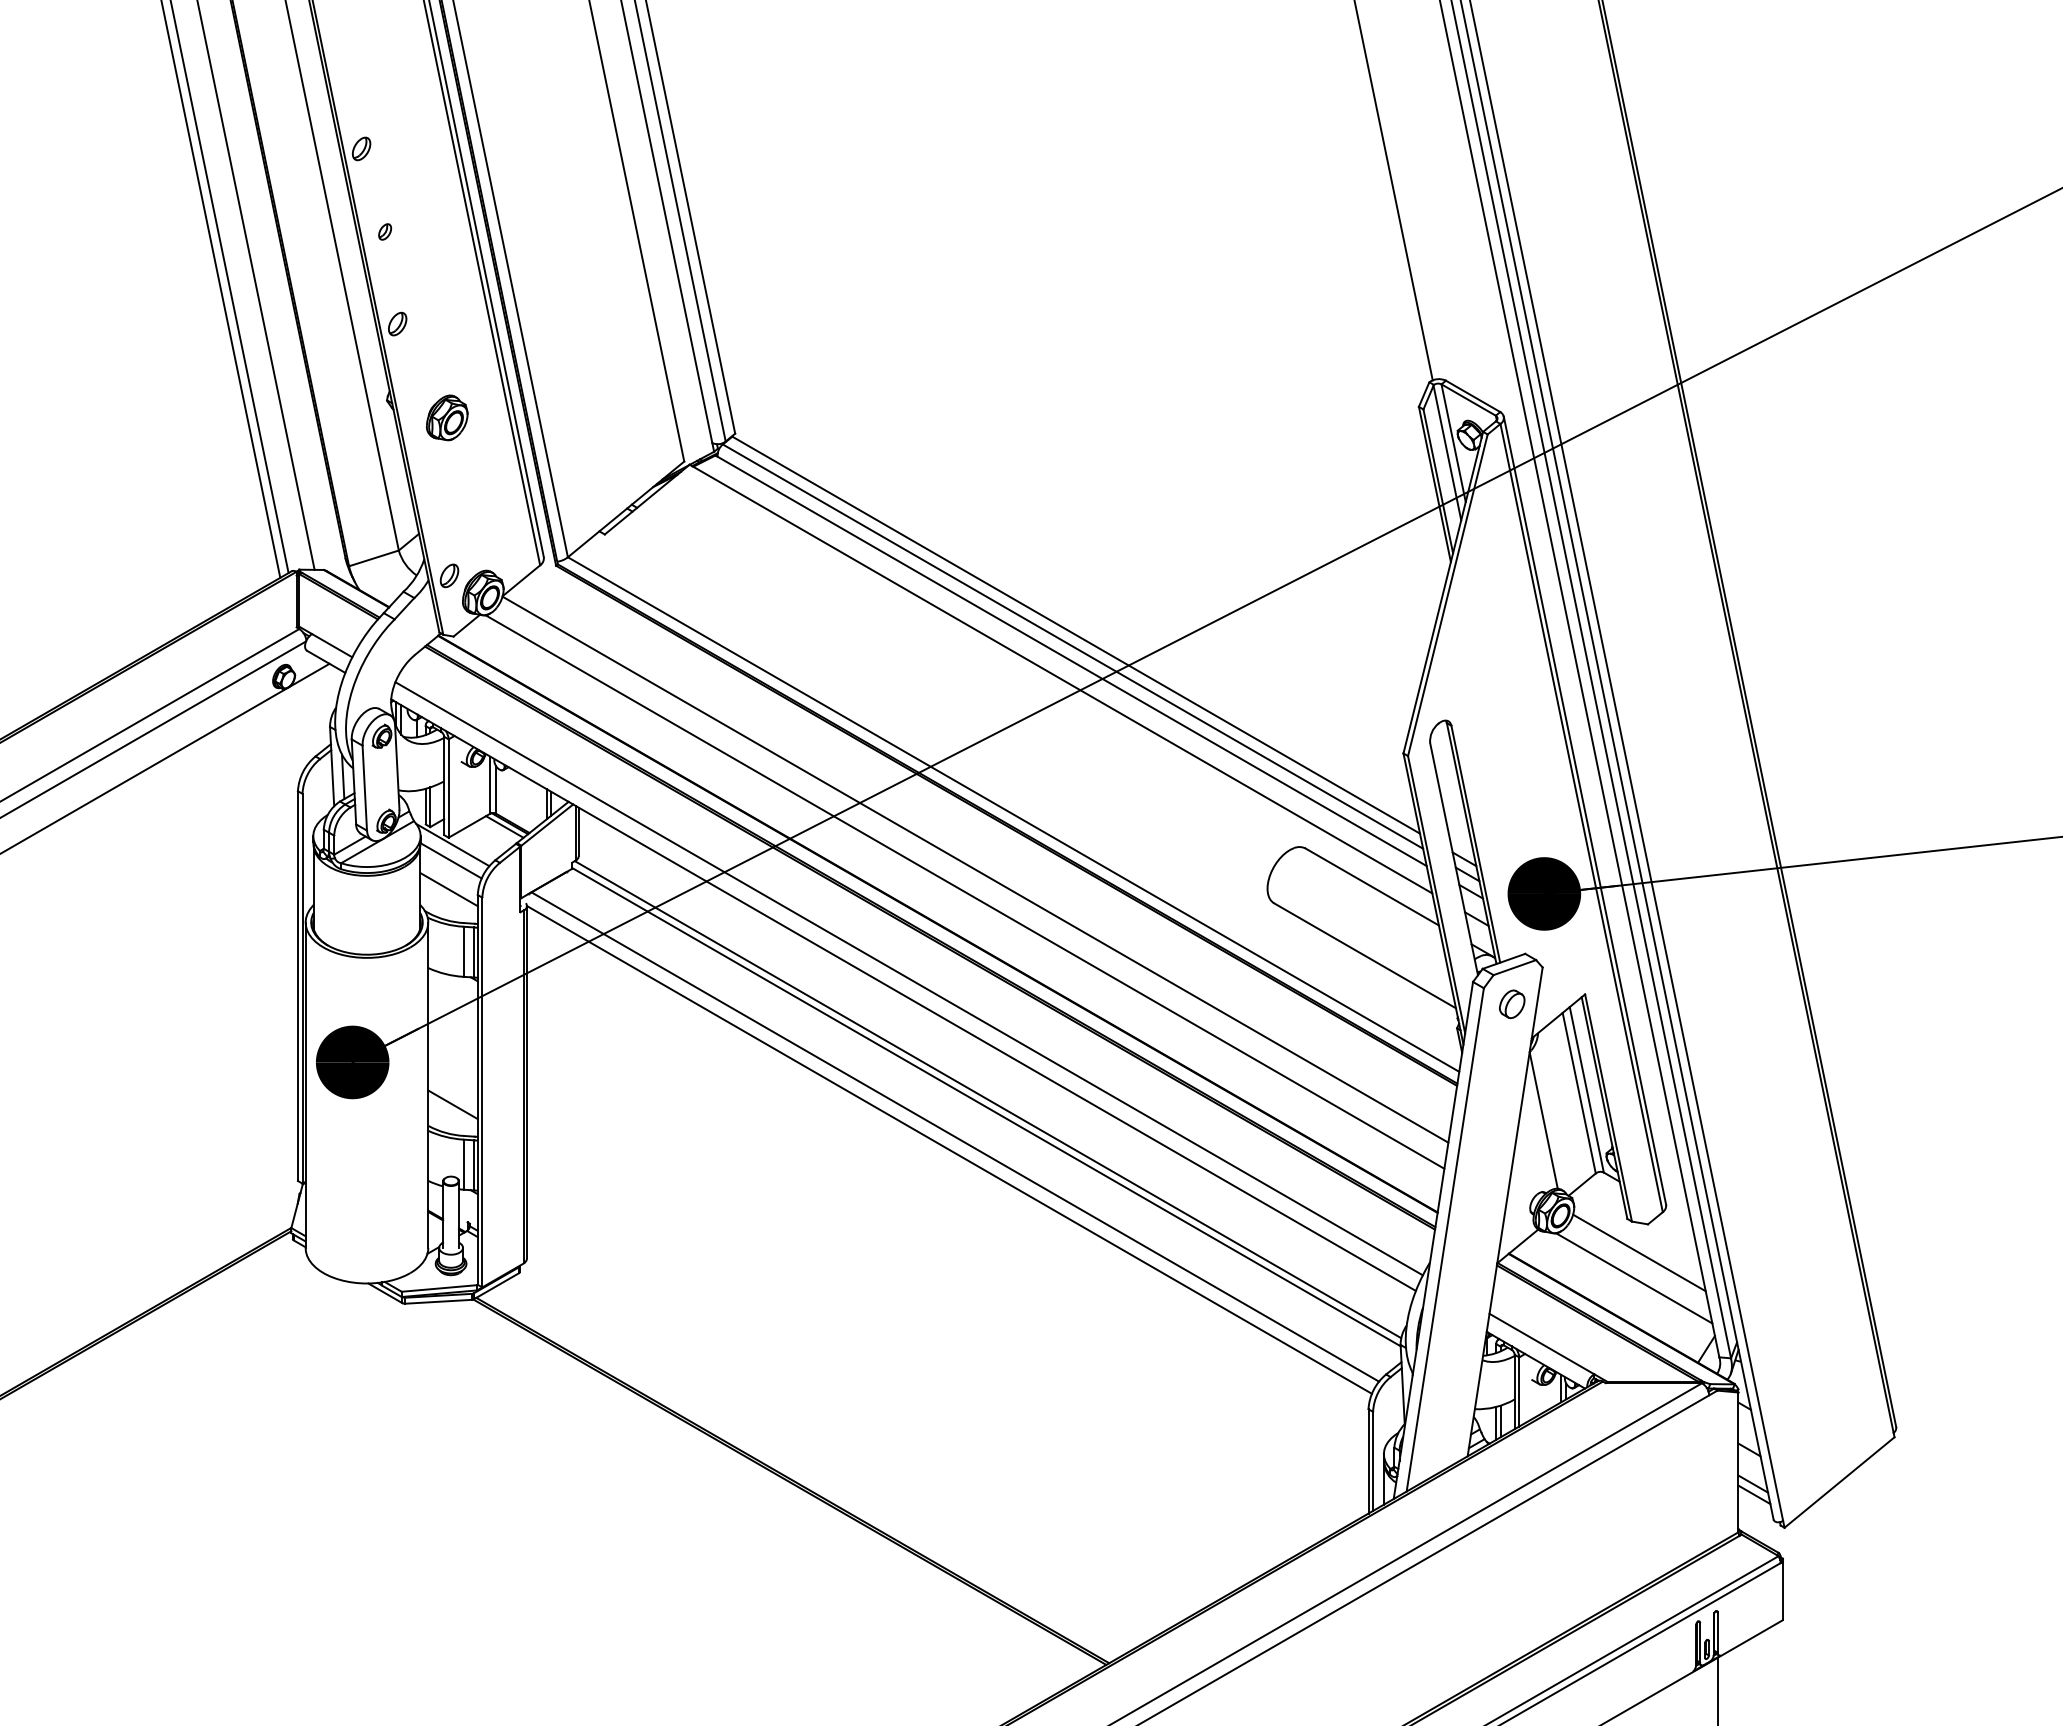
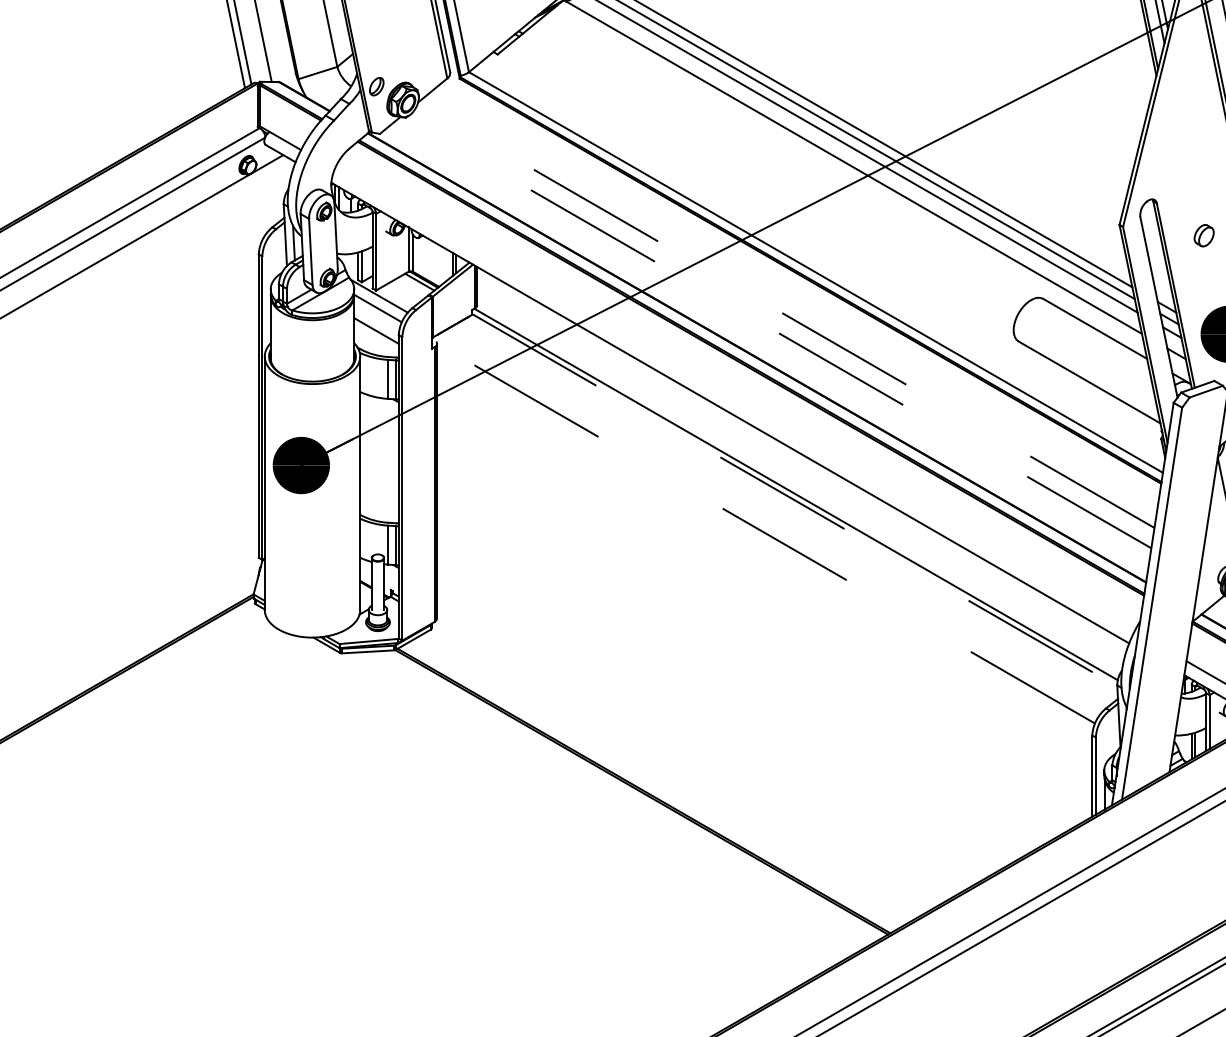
line: (975, 869) -> (786, 315), solid -> dashed
line: (964, 891) -> (777, 332), solid -> dashed
line: (908, 978) -> (734, 400), removed
part: (1512, 1003) -> (1204, 235), moved
line: (452, 1104) -> (379, 498), removed
line: (986, 1107) -> (794, 500), solid -> dashed
line: (955, 1136) -> (770, 523), removed
line: (949, 1149) -> (766, 533), solid -> dashed

